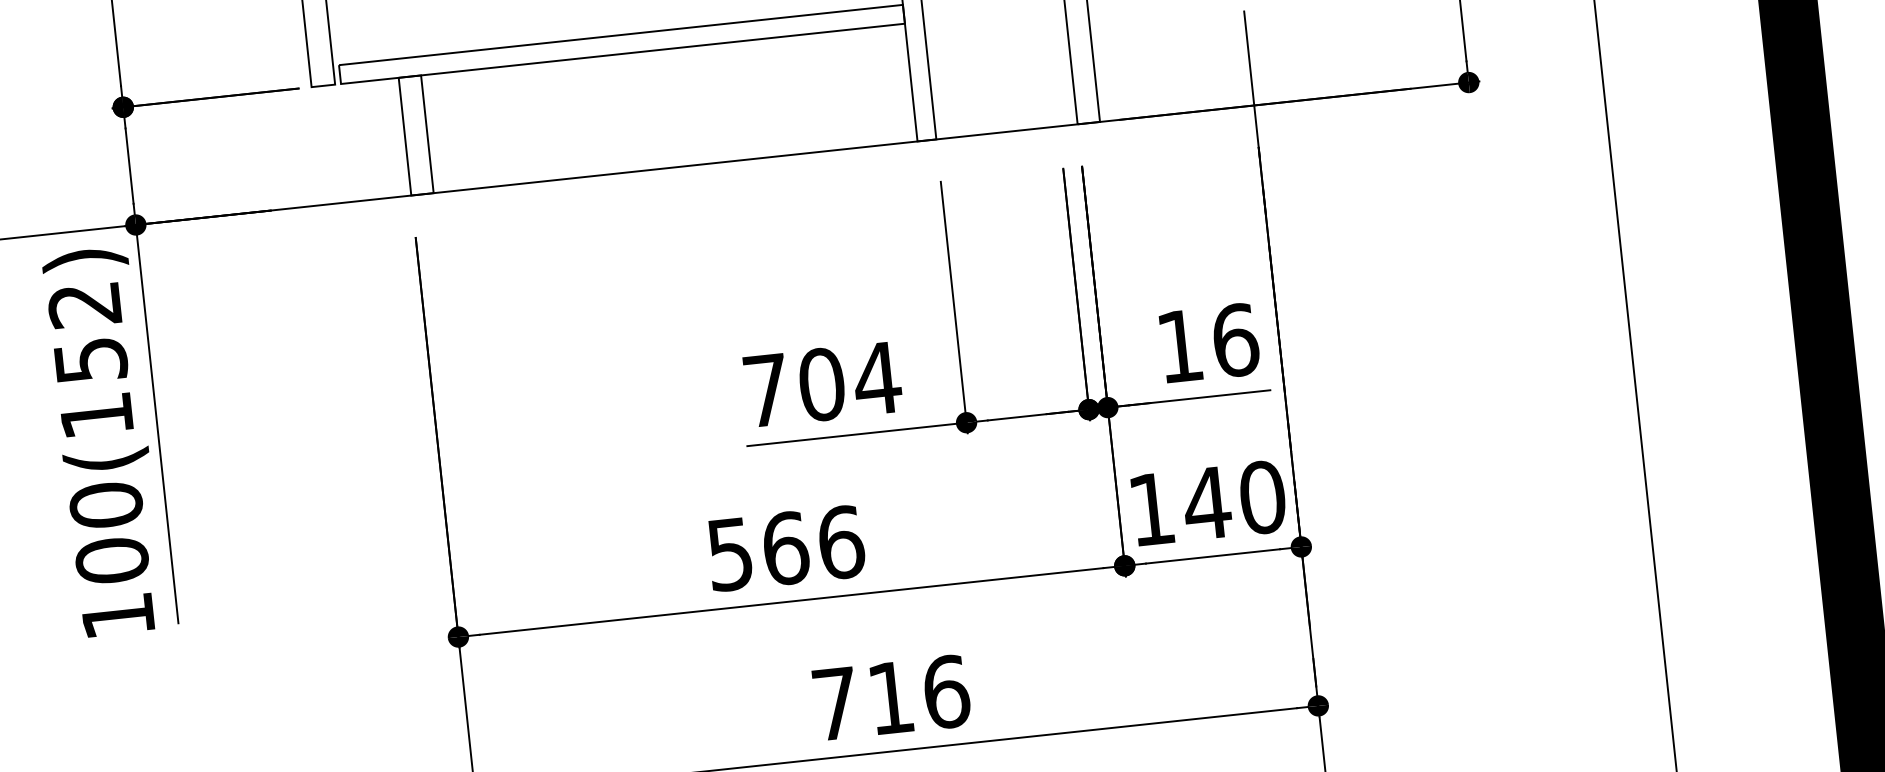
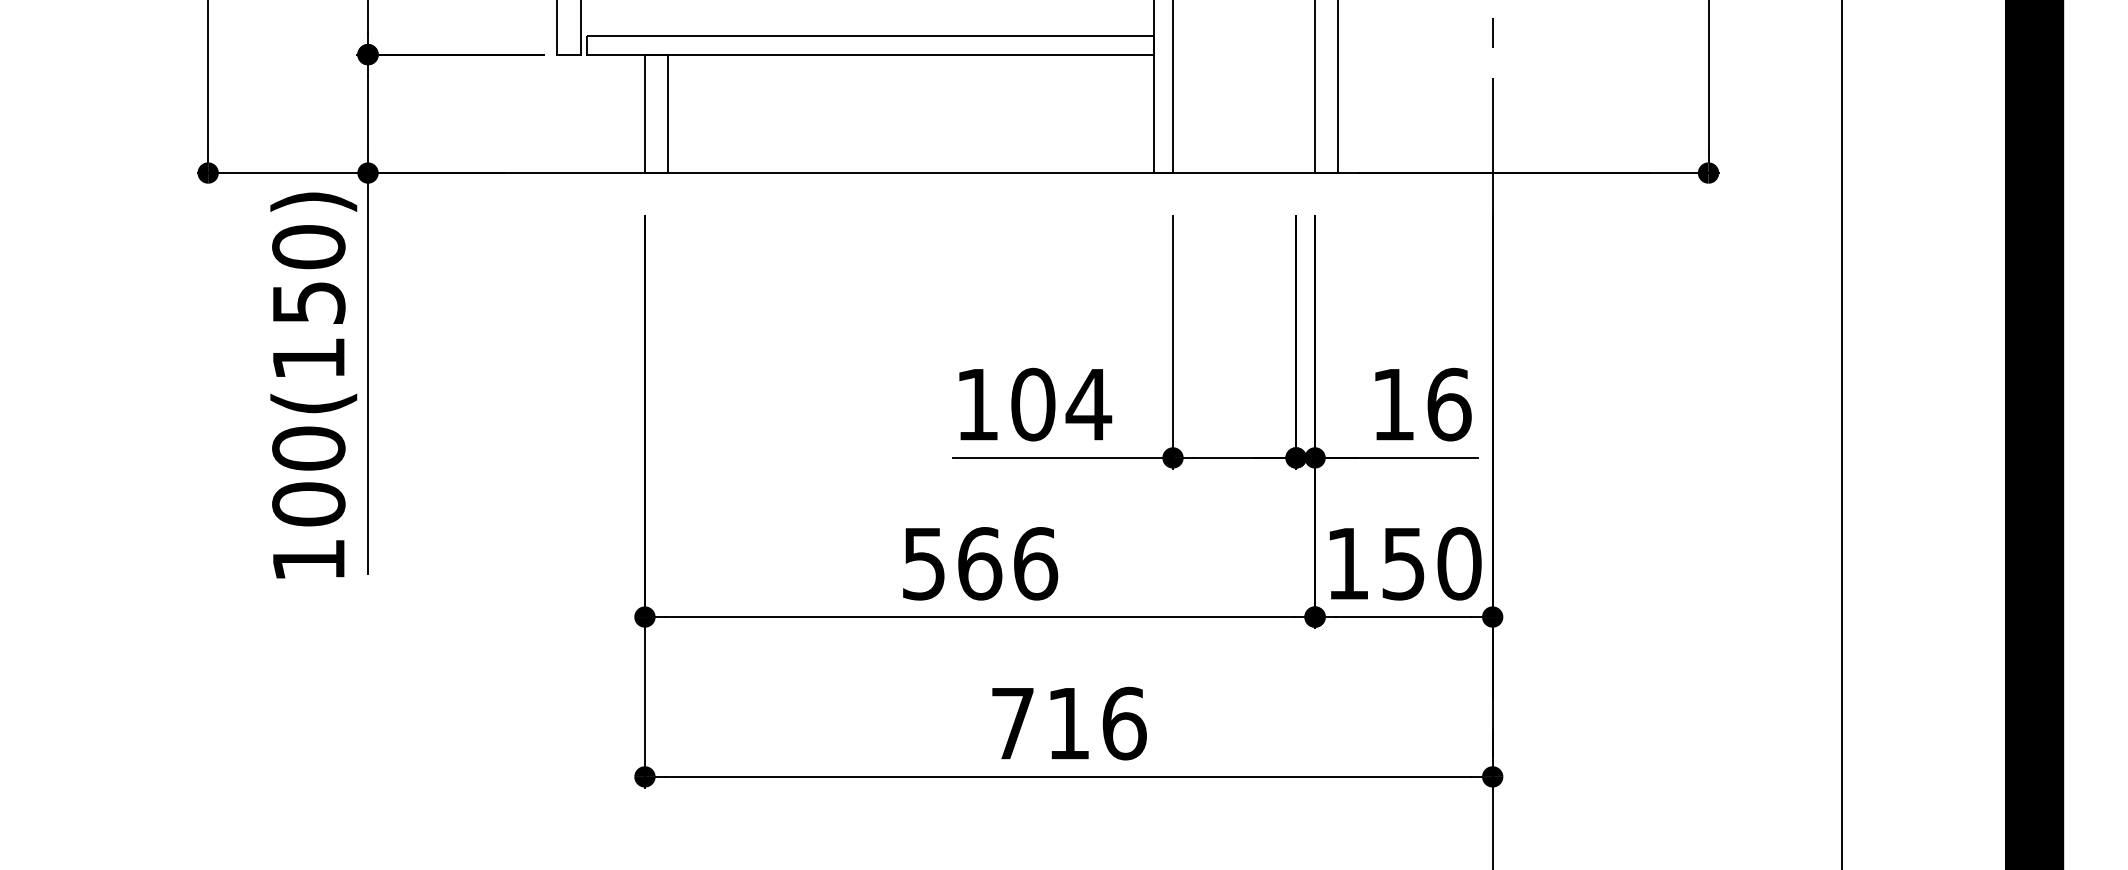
text: (84, 305) -> (308, 247), 100(152) -> 100(150)
text: (766, 390) -> (977, 404), 704 -> 104
text: (1207, 504) -> (1403, 564), 140 -> 150

